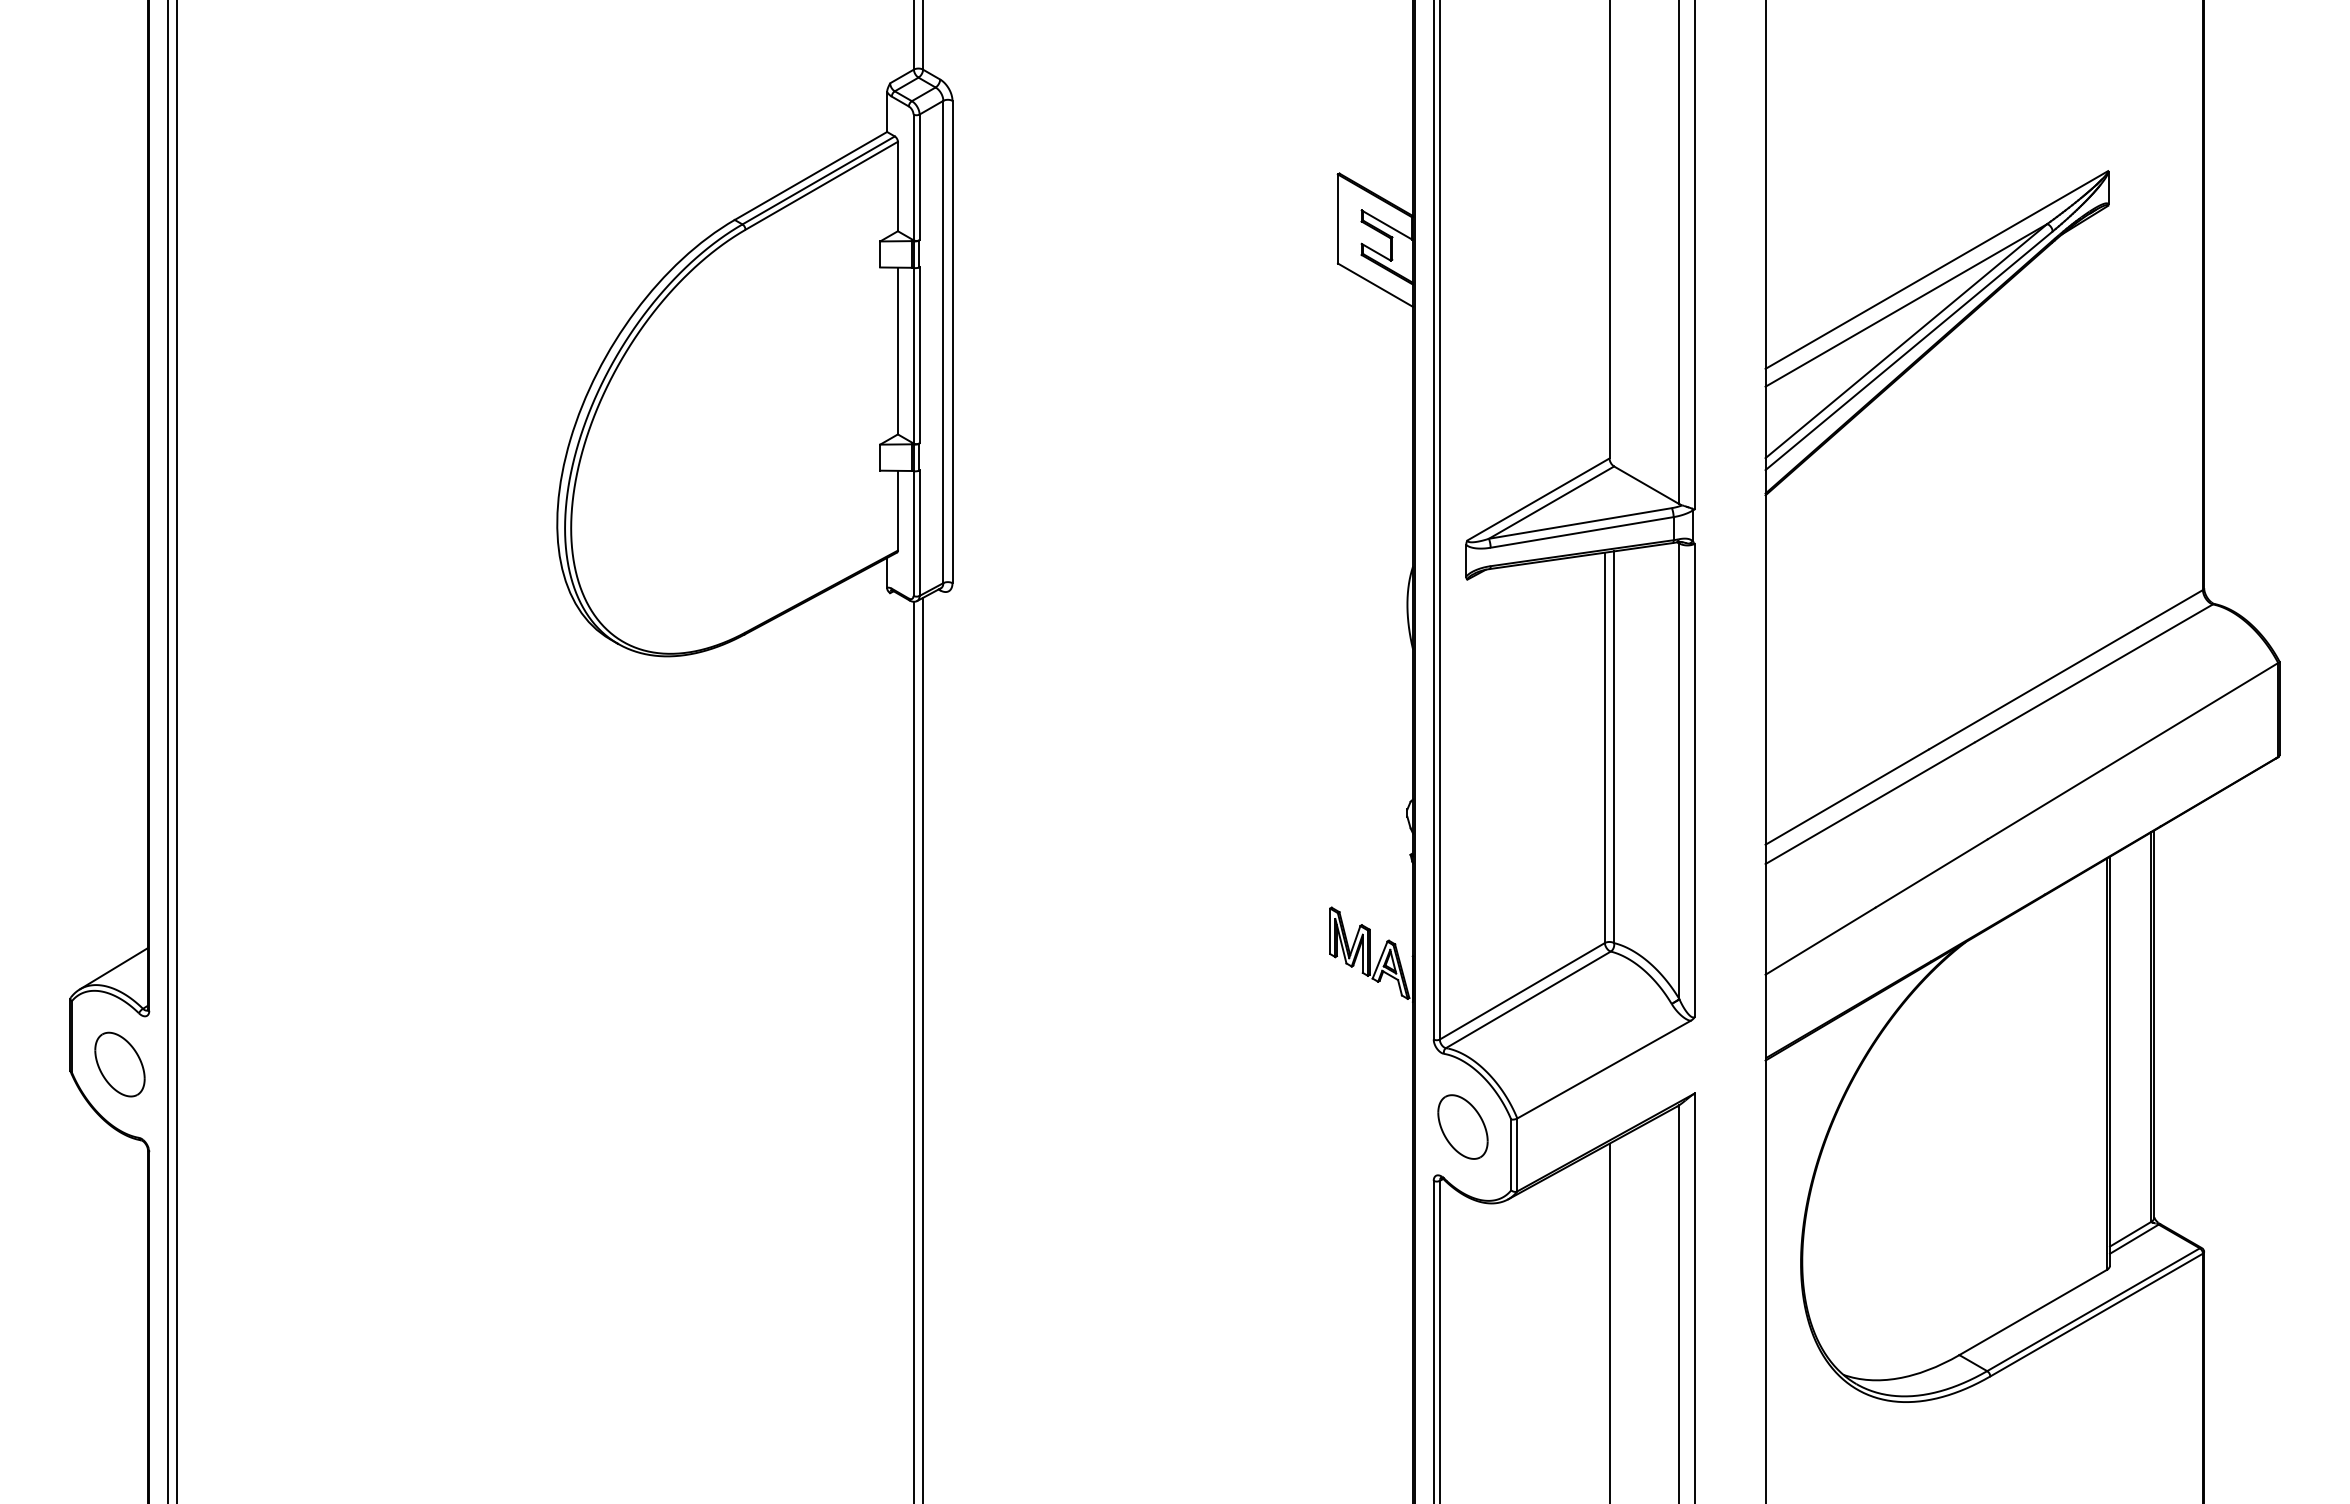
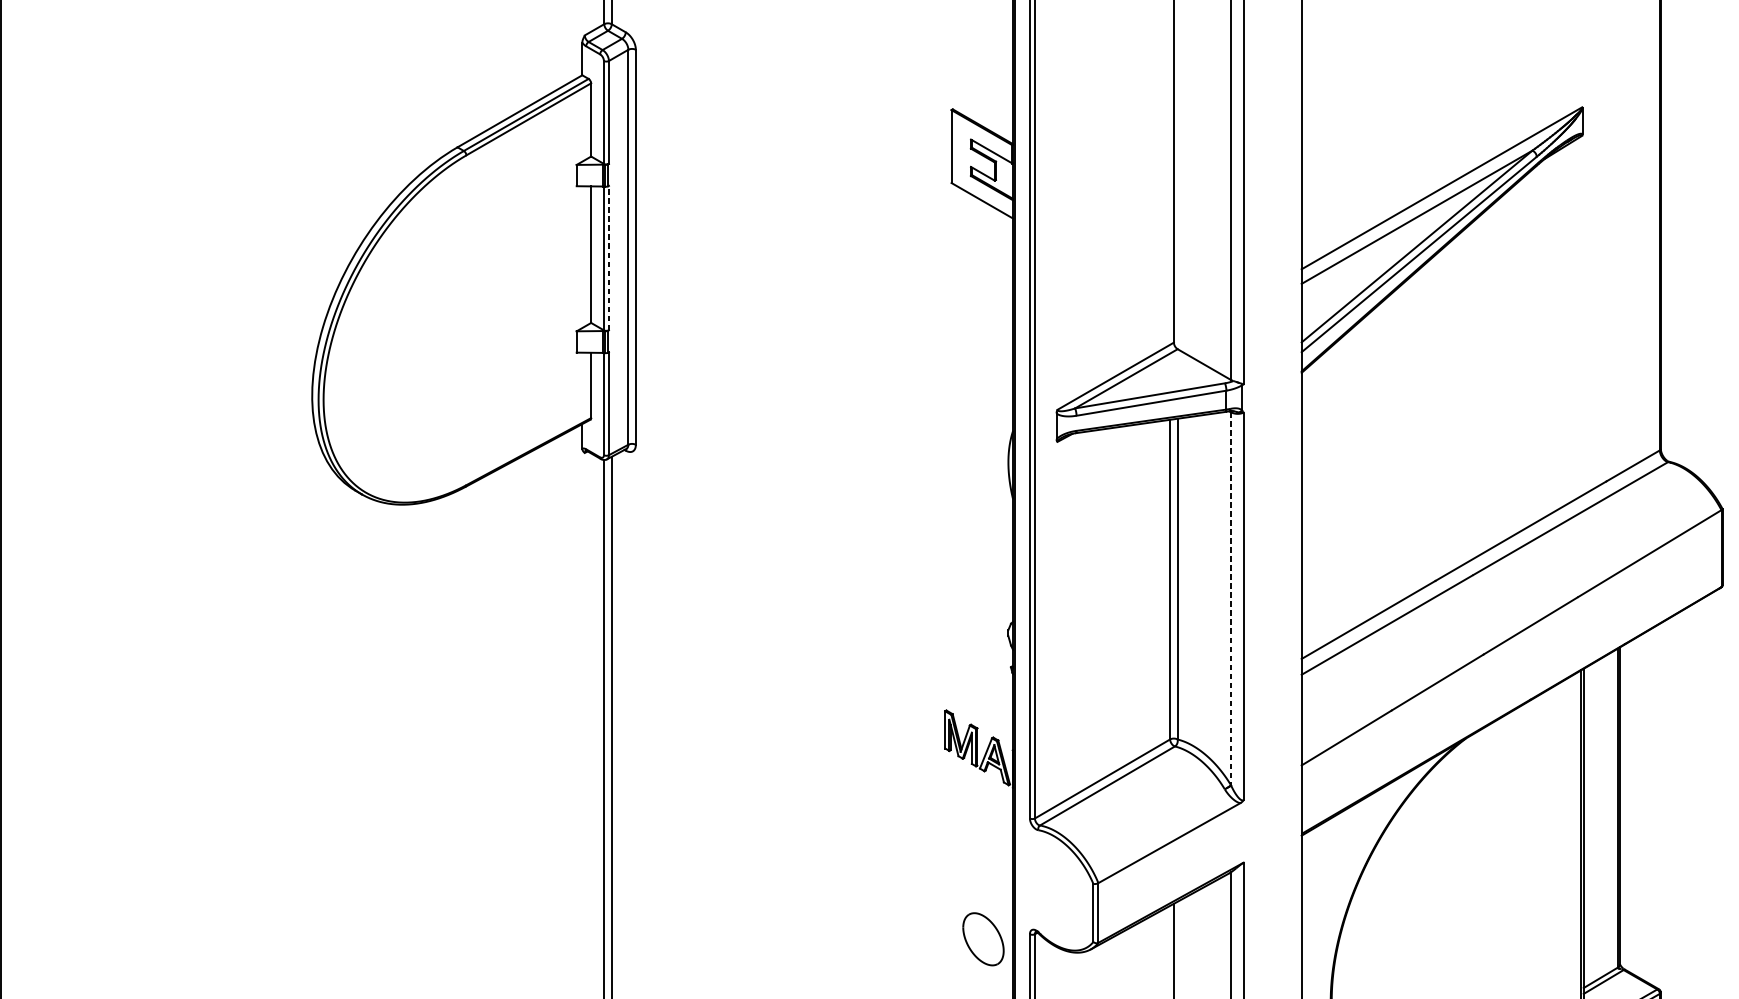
line: (919, 354) -> (608, 257), solid -> dashed
line: (1679, 771) -> (1231, 598), solid -> dashed
part: (1462, 1126) -> (983, 938), moved

